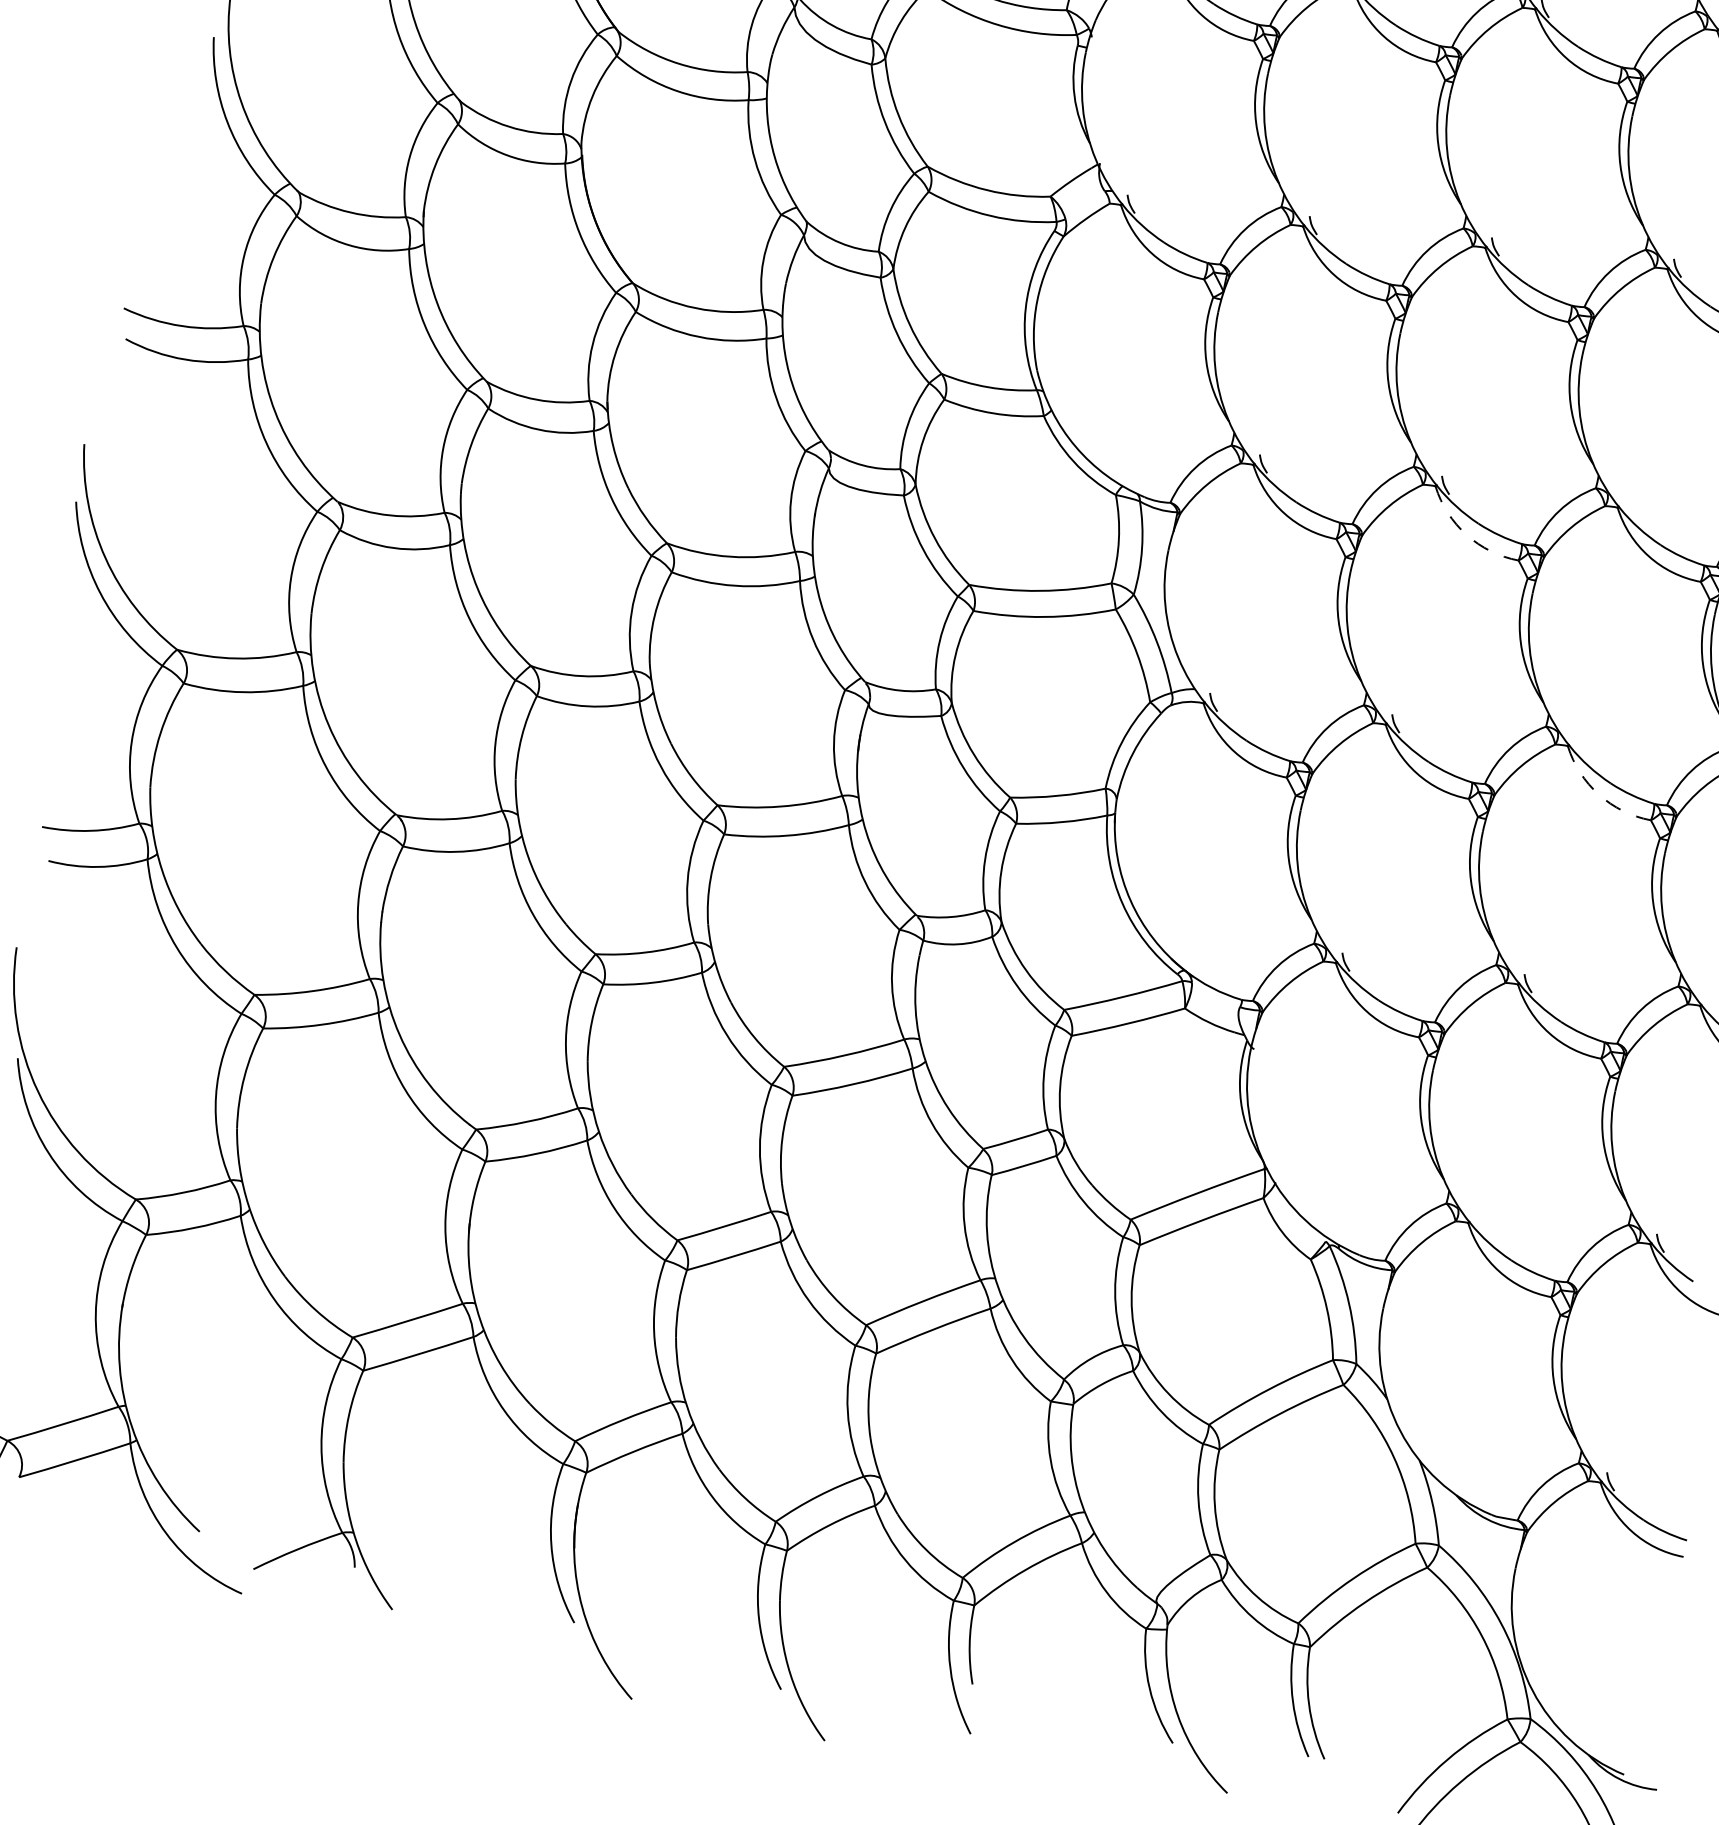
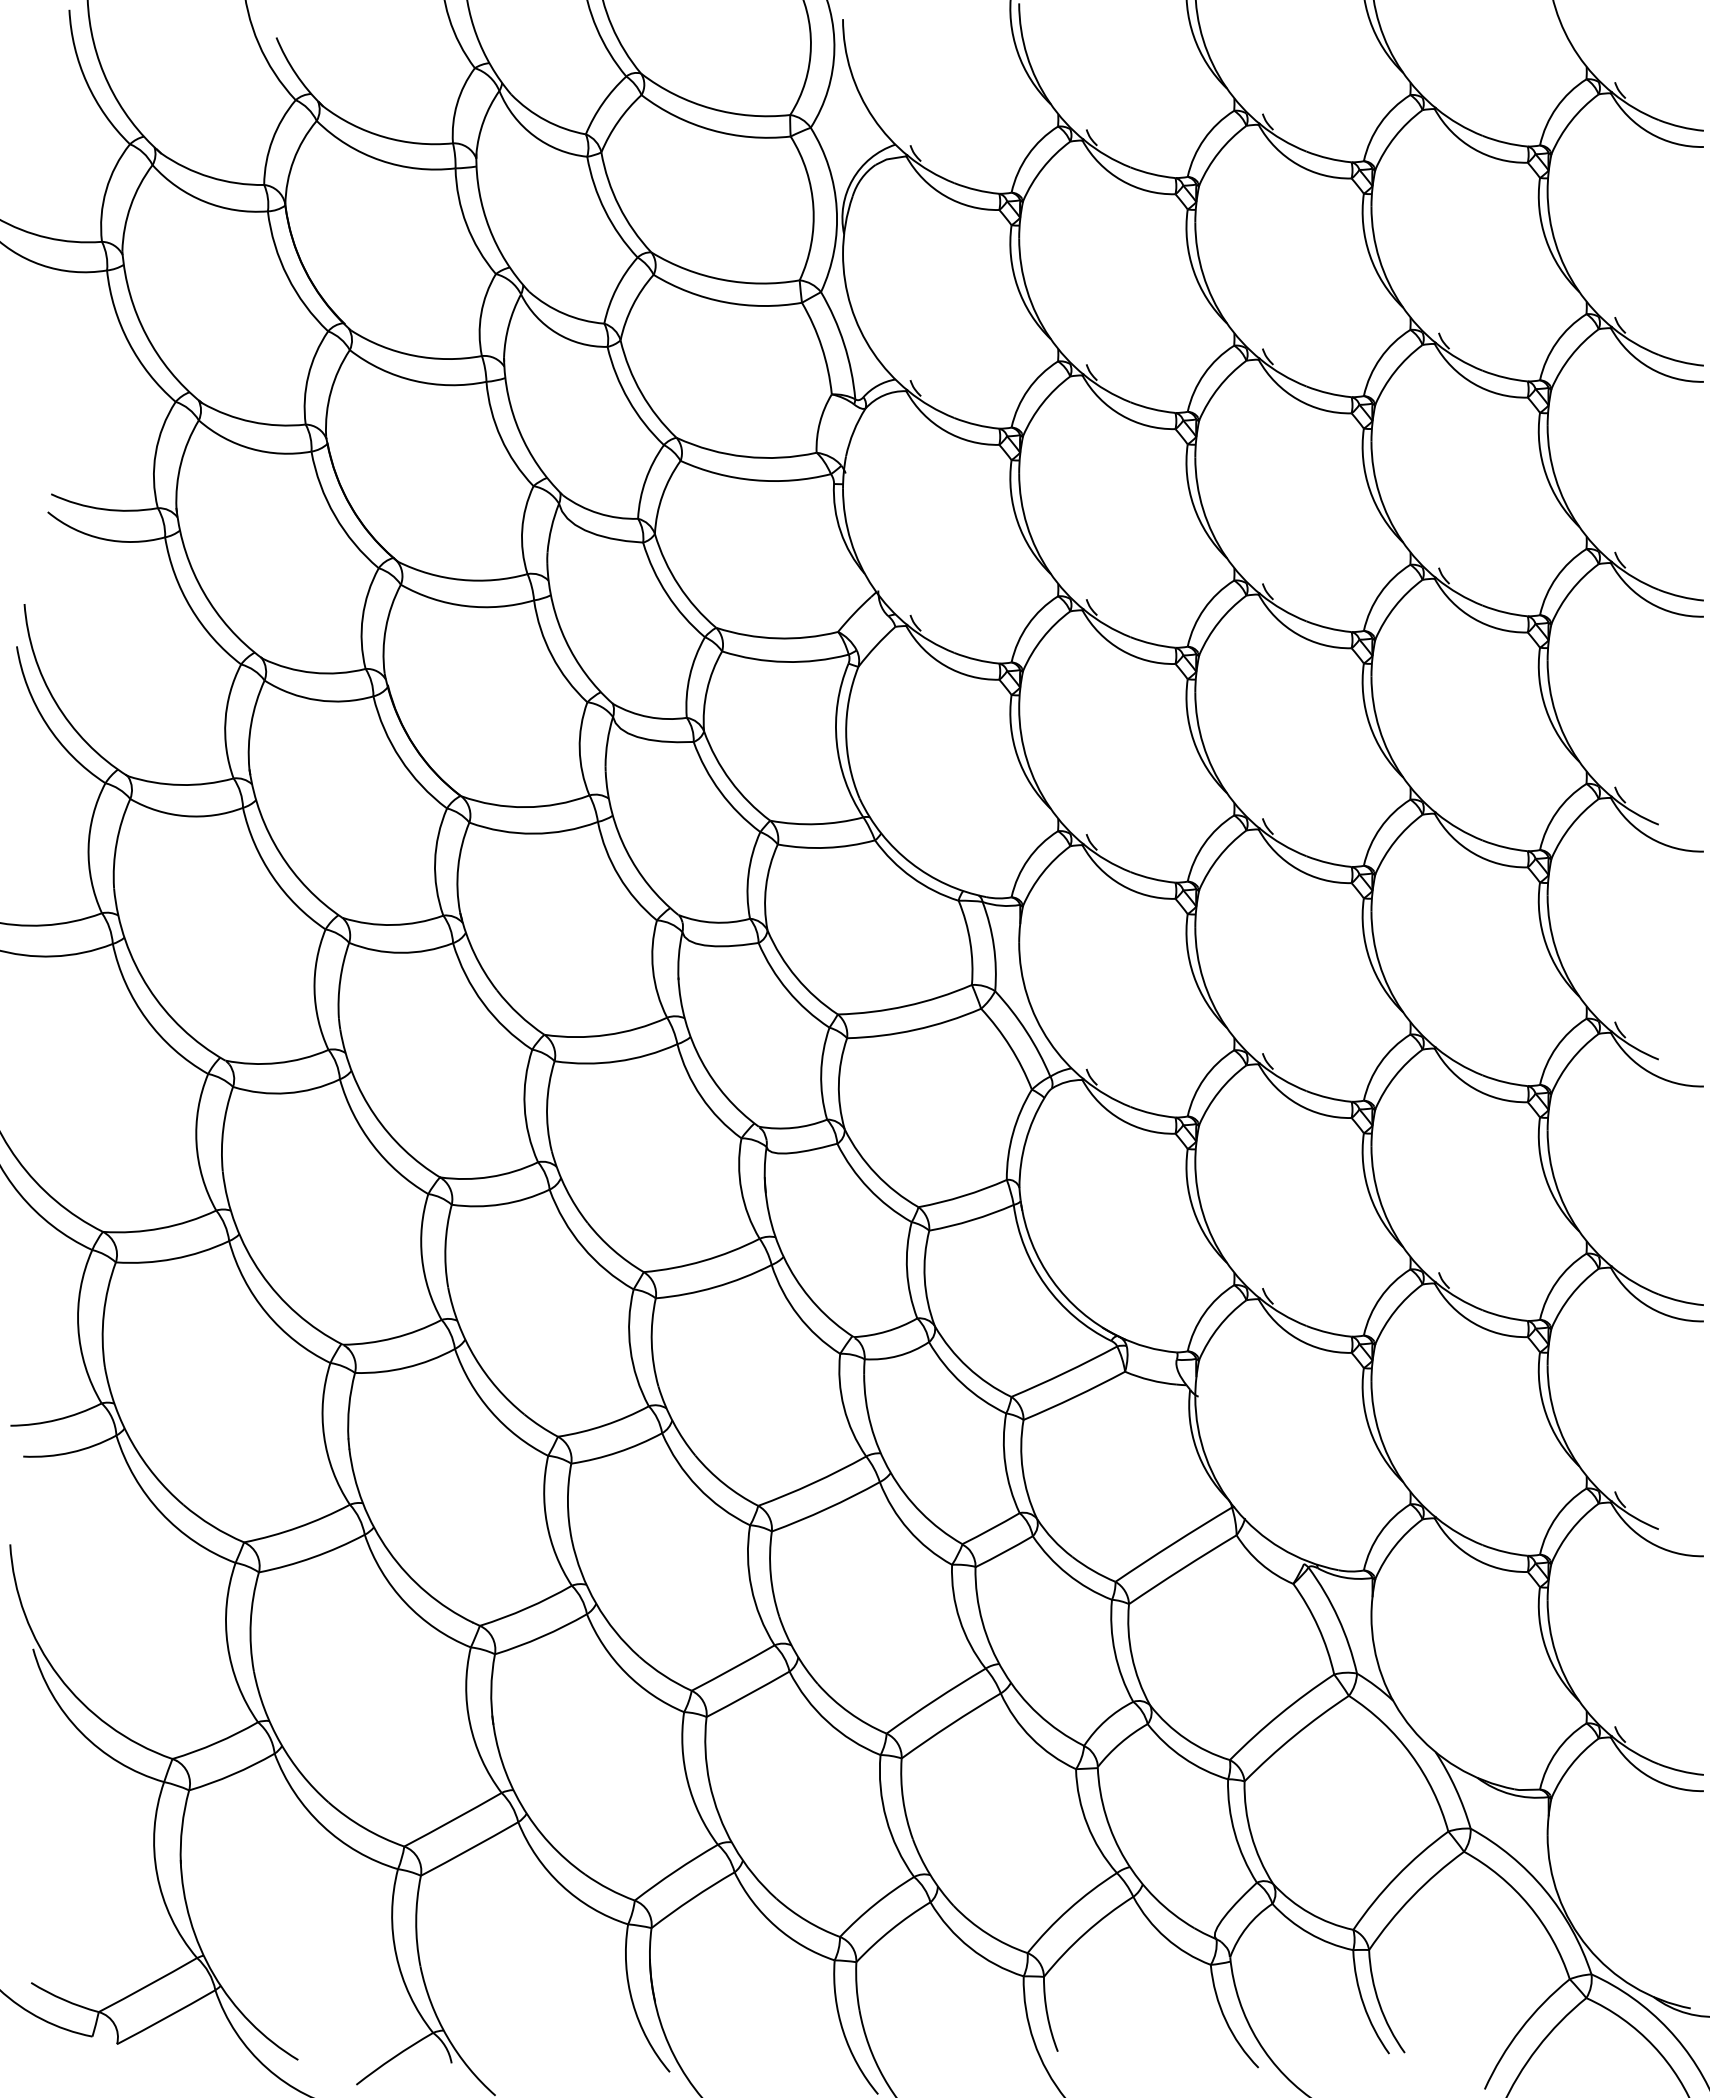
arc: (1466, 535) -> (1297, 869), dashed -> solid
arc: (1598, 794) -> (1473, 1088), dashed -> solid

